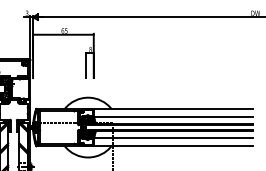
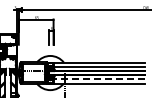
line: (174, 138) -> (99, 79), solid -> dashed

